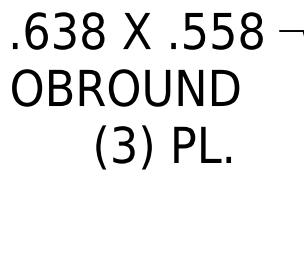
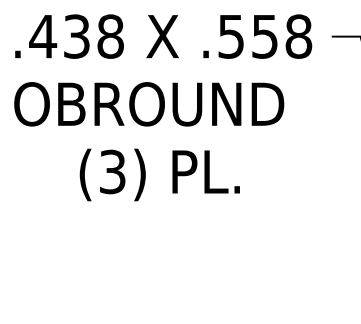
text: (36, 30) -> (43, 36), .638 -> .438
text: (163, 147) -> (159, 175), moved

